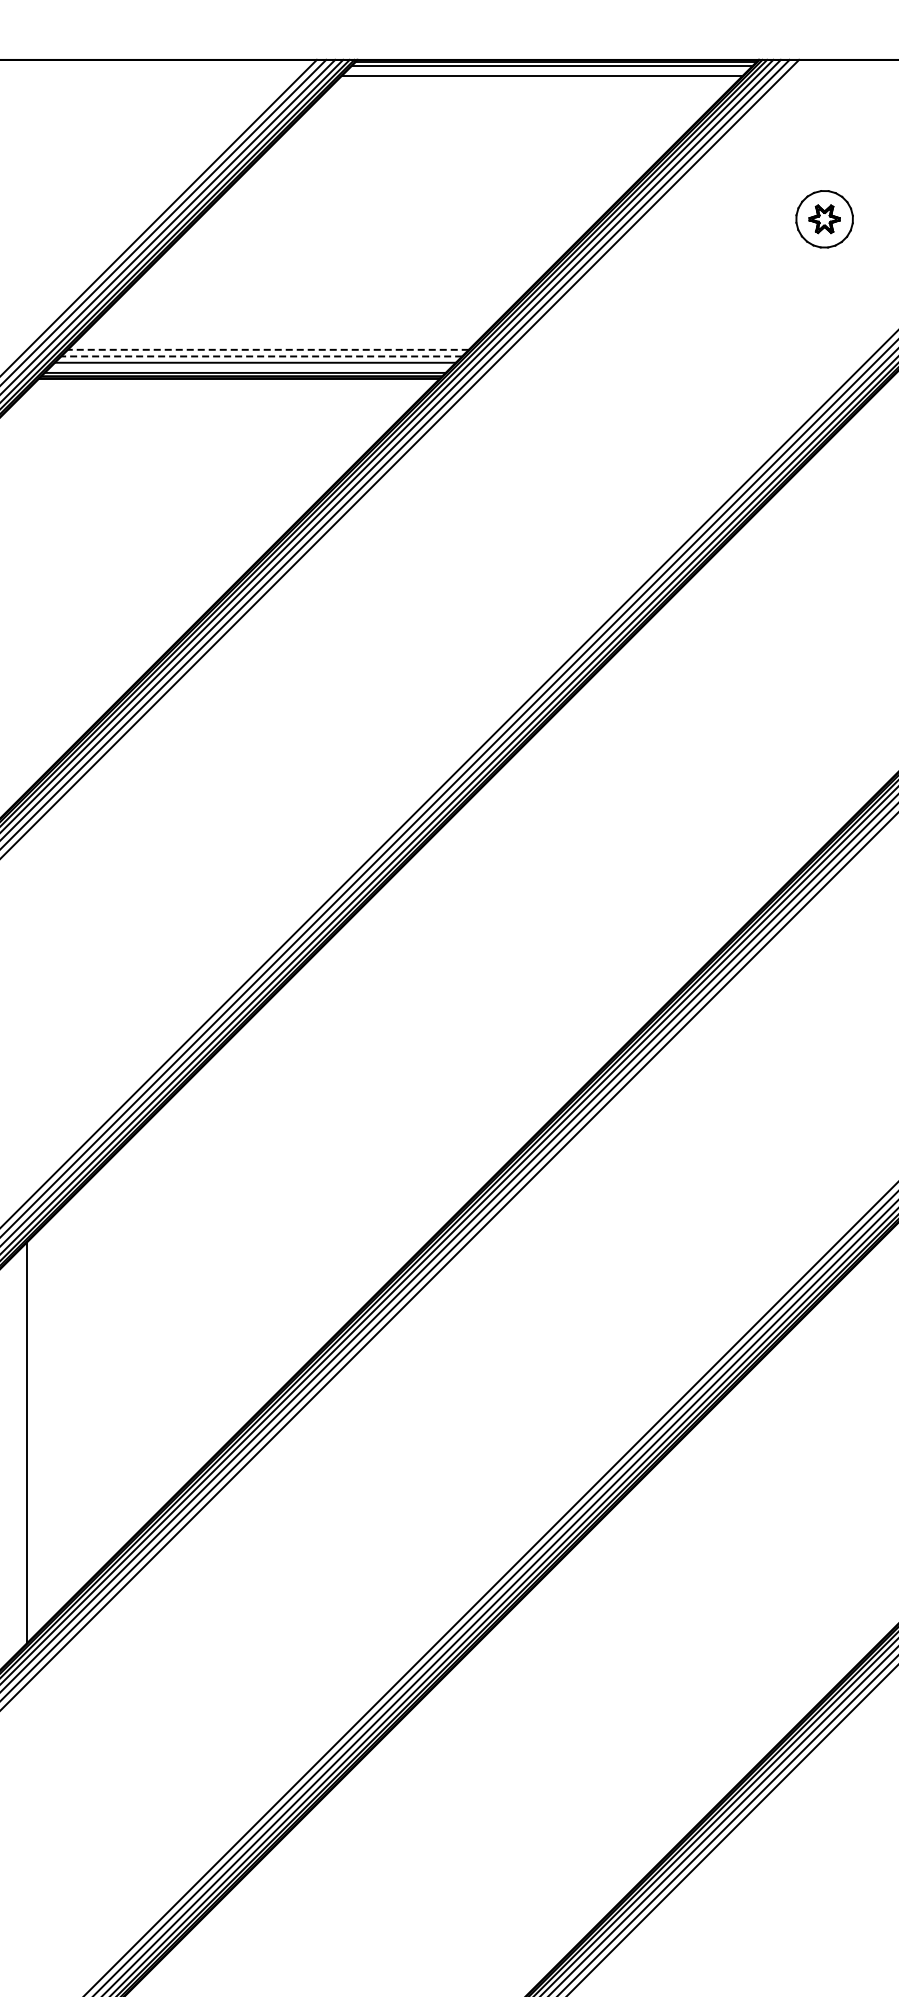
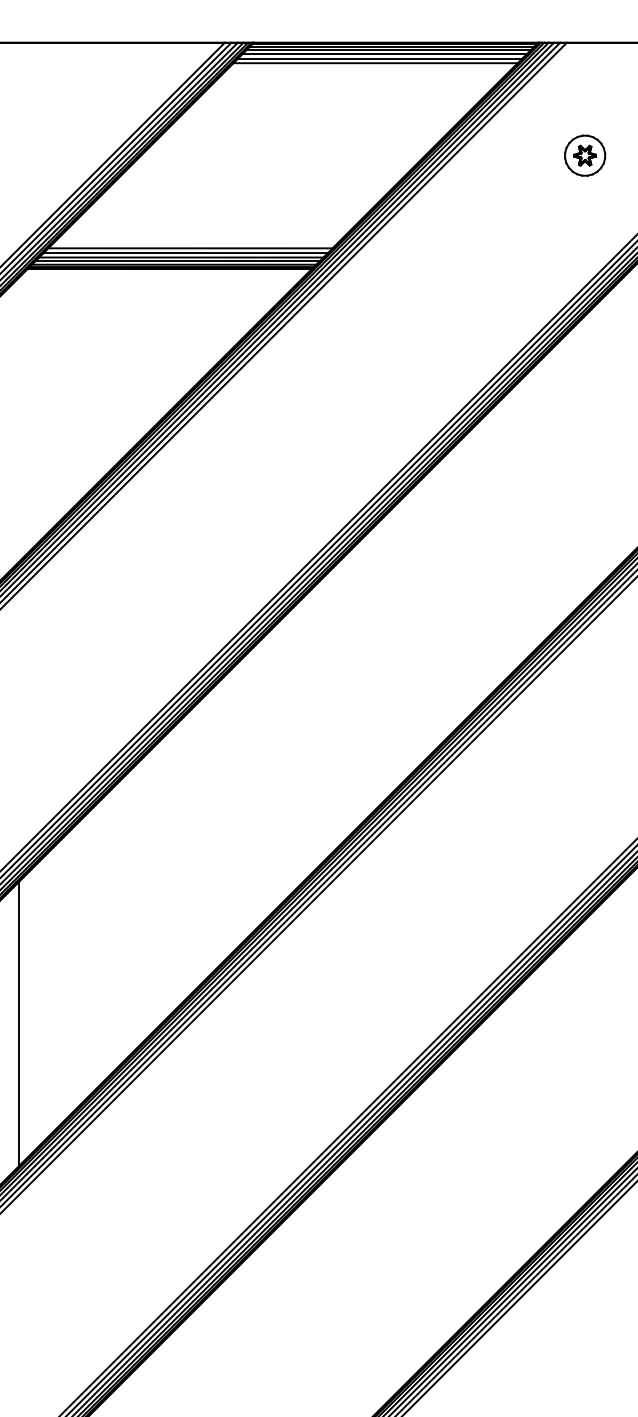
line: (547, 70) -> (388, 50), added
line: (535, 82) -> (380, 58), added
line: (528, 88) -> (375, 62), added
line: (267, 349) -> (189, 248), dashed -> solid
line: (261, 356) -> (185, 253), dashed -> solid
line: (249, 368) -> (177, 261), added

